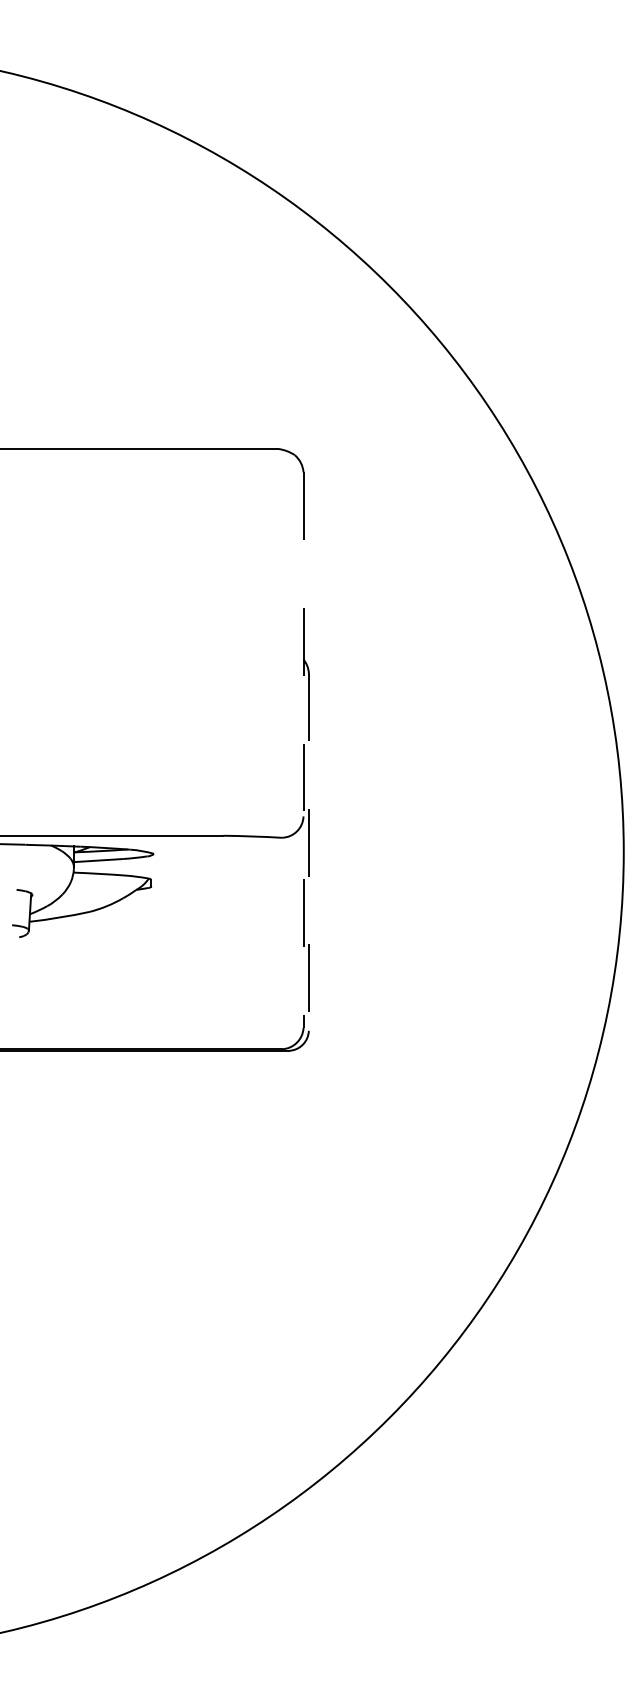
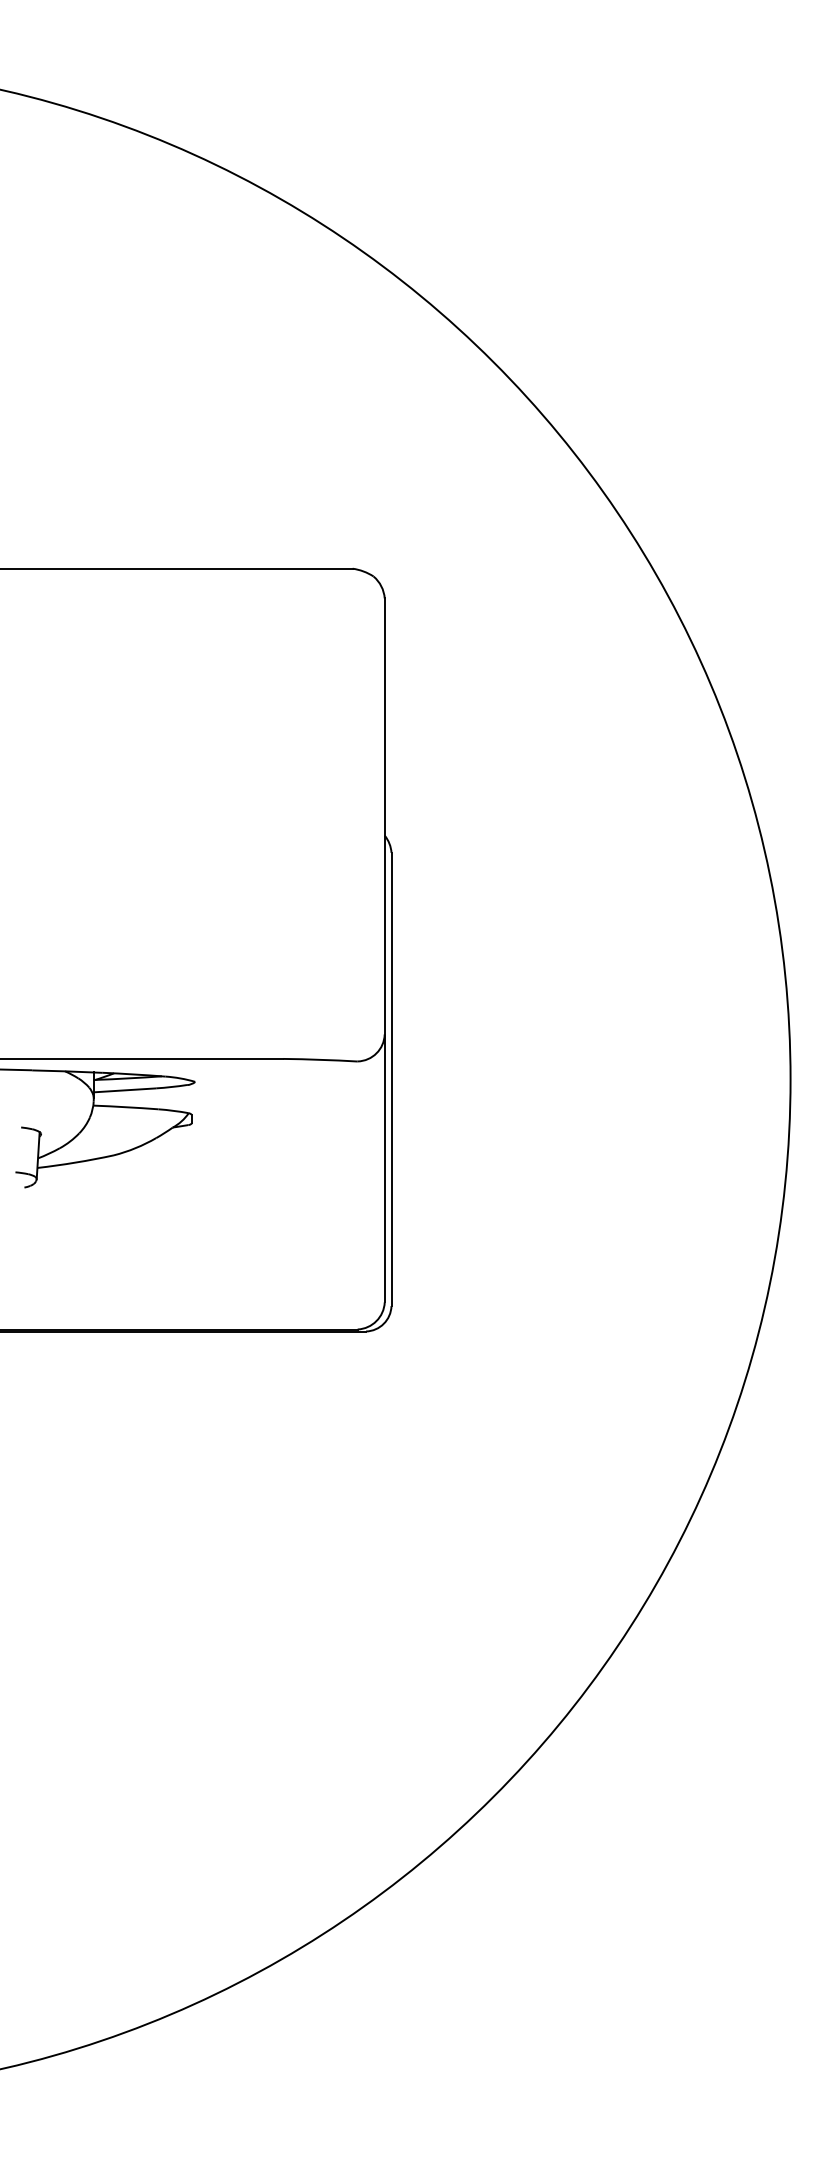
line: (303, 750) -> (384, 950), dashed -> solid
line: (308, 852) -> (391, 1079), dashed -> solid

